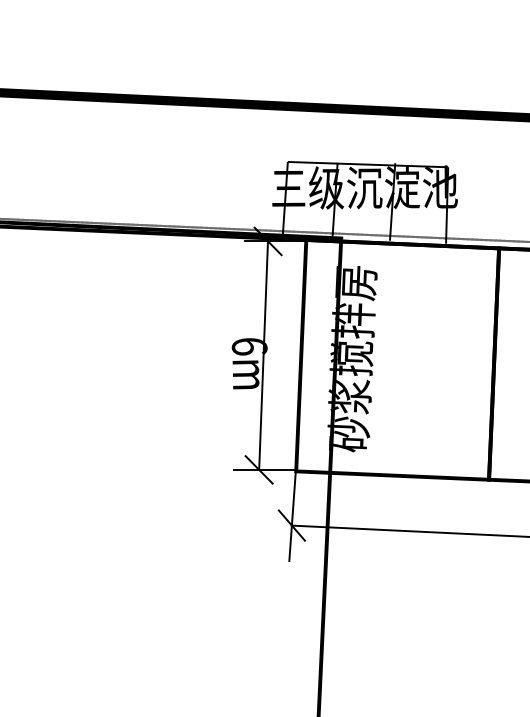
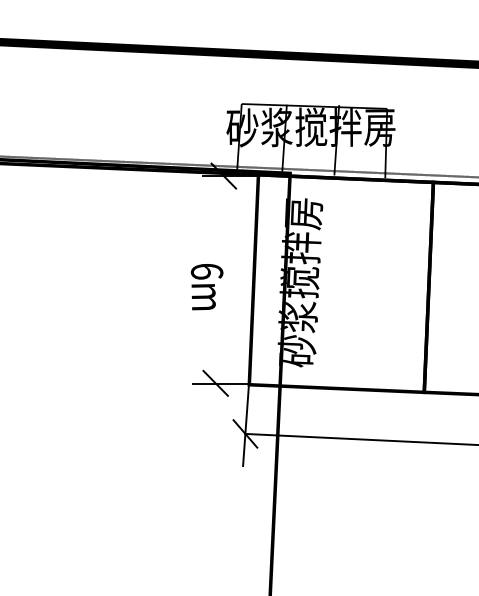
text: (364, 187) -> (311, 127), 三级沉淀池 -> 砂浆搅拌房
line: (263, 355) -> (219, 279), removed

